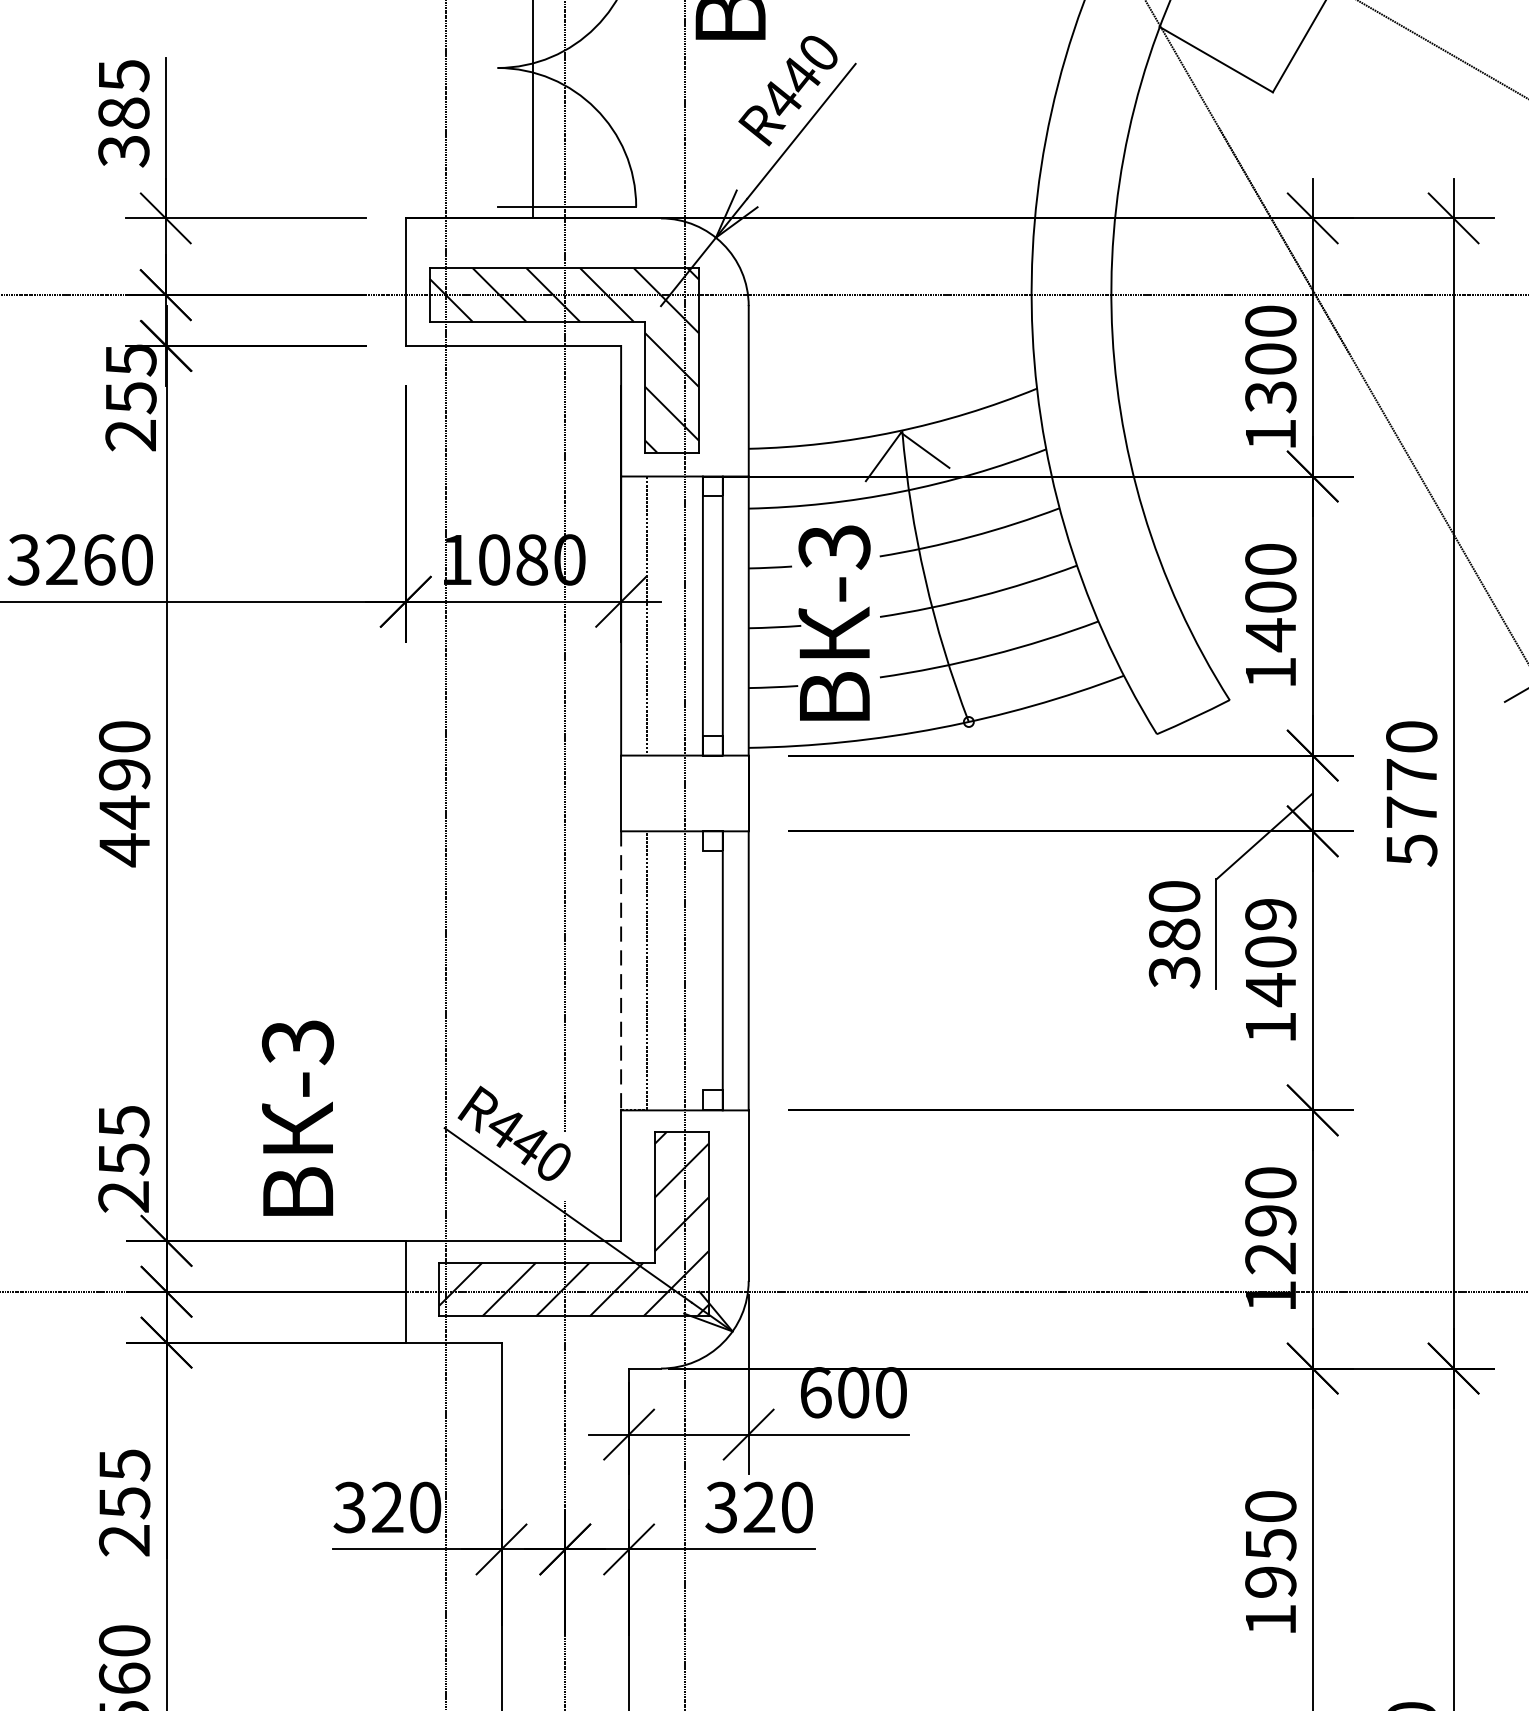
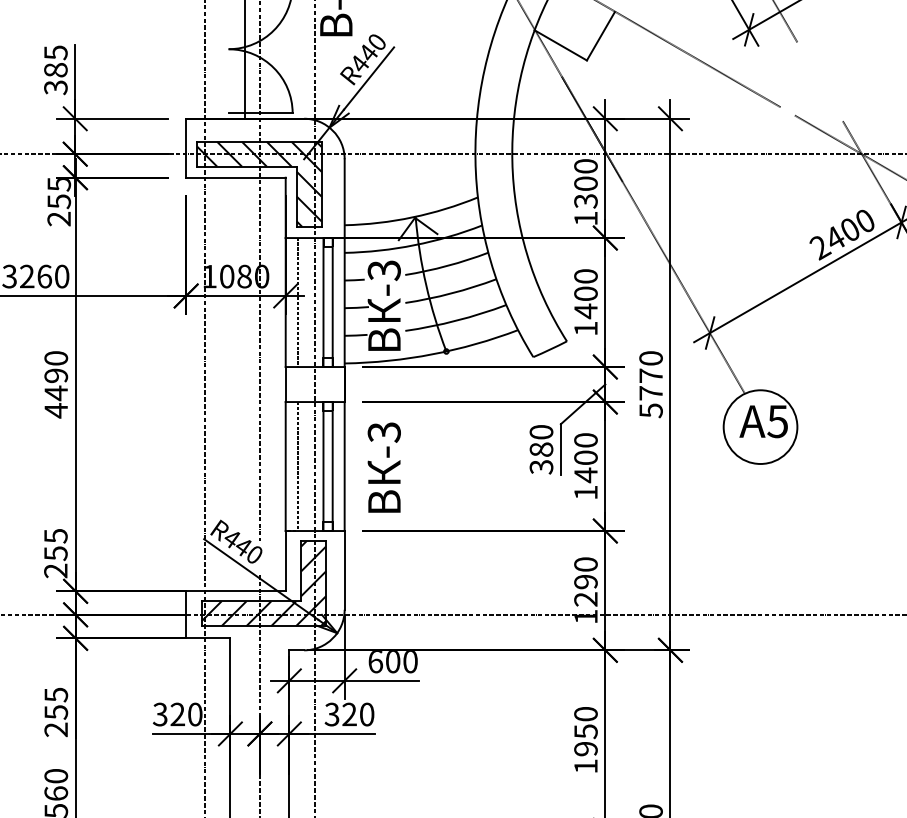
text: (1269, 914) -> (585, 440), 1409 -> 1400
line: (702, 970) -> (323, 466), added
line: (620, 972) -> (285, 467), dashed -> solid
text: (296, 1117) -> (383, 467), moved

